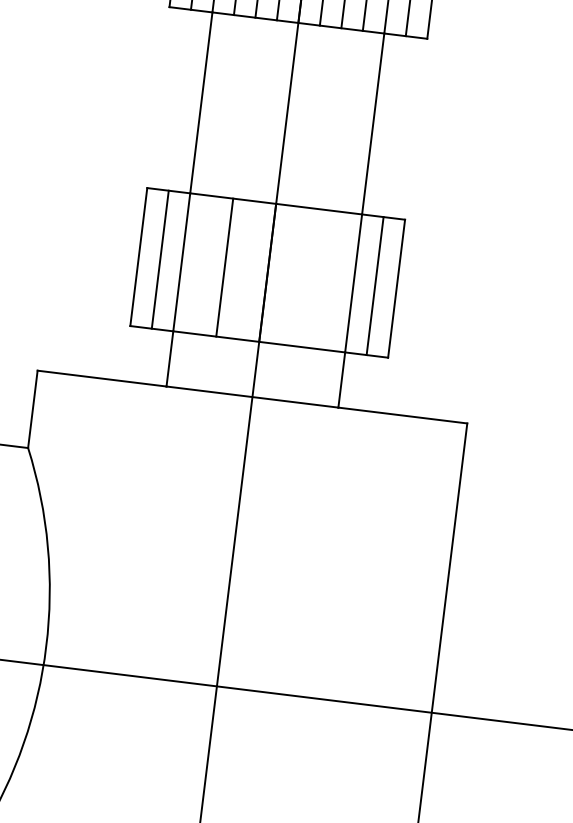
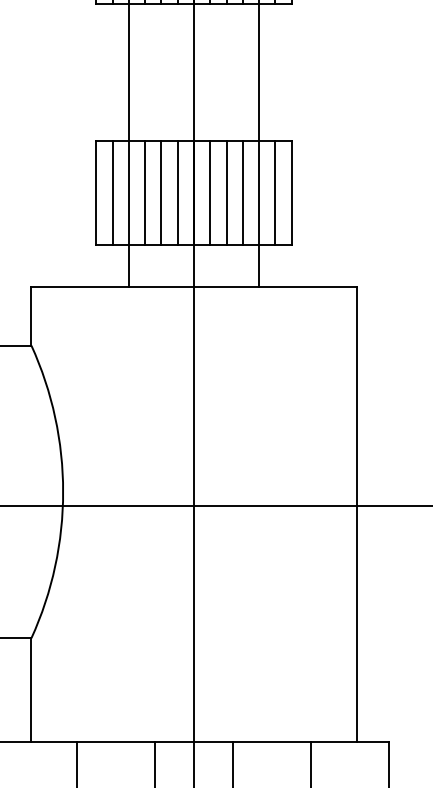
line: (203, 264) -> (145, 192), added
line: (246, 269) -> (177, 192), added
line: (289, 274) -> (210, 192), added
line: (310, 277) -> (226, 192), added
line: (331, 279) -> (242, 192), added

